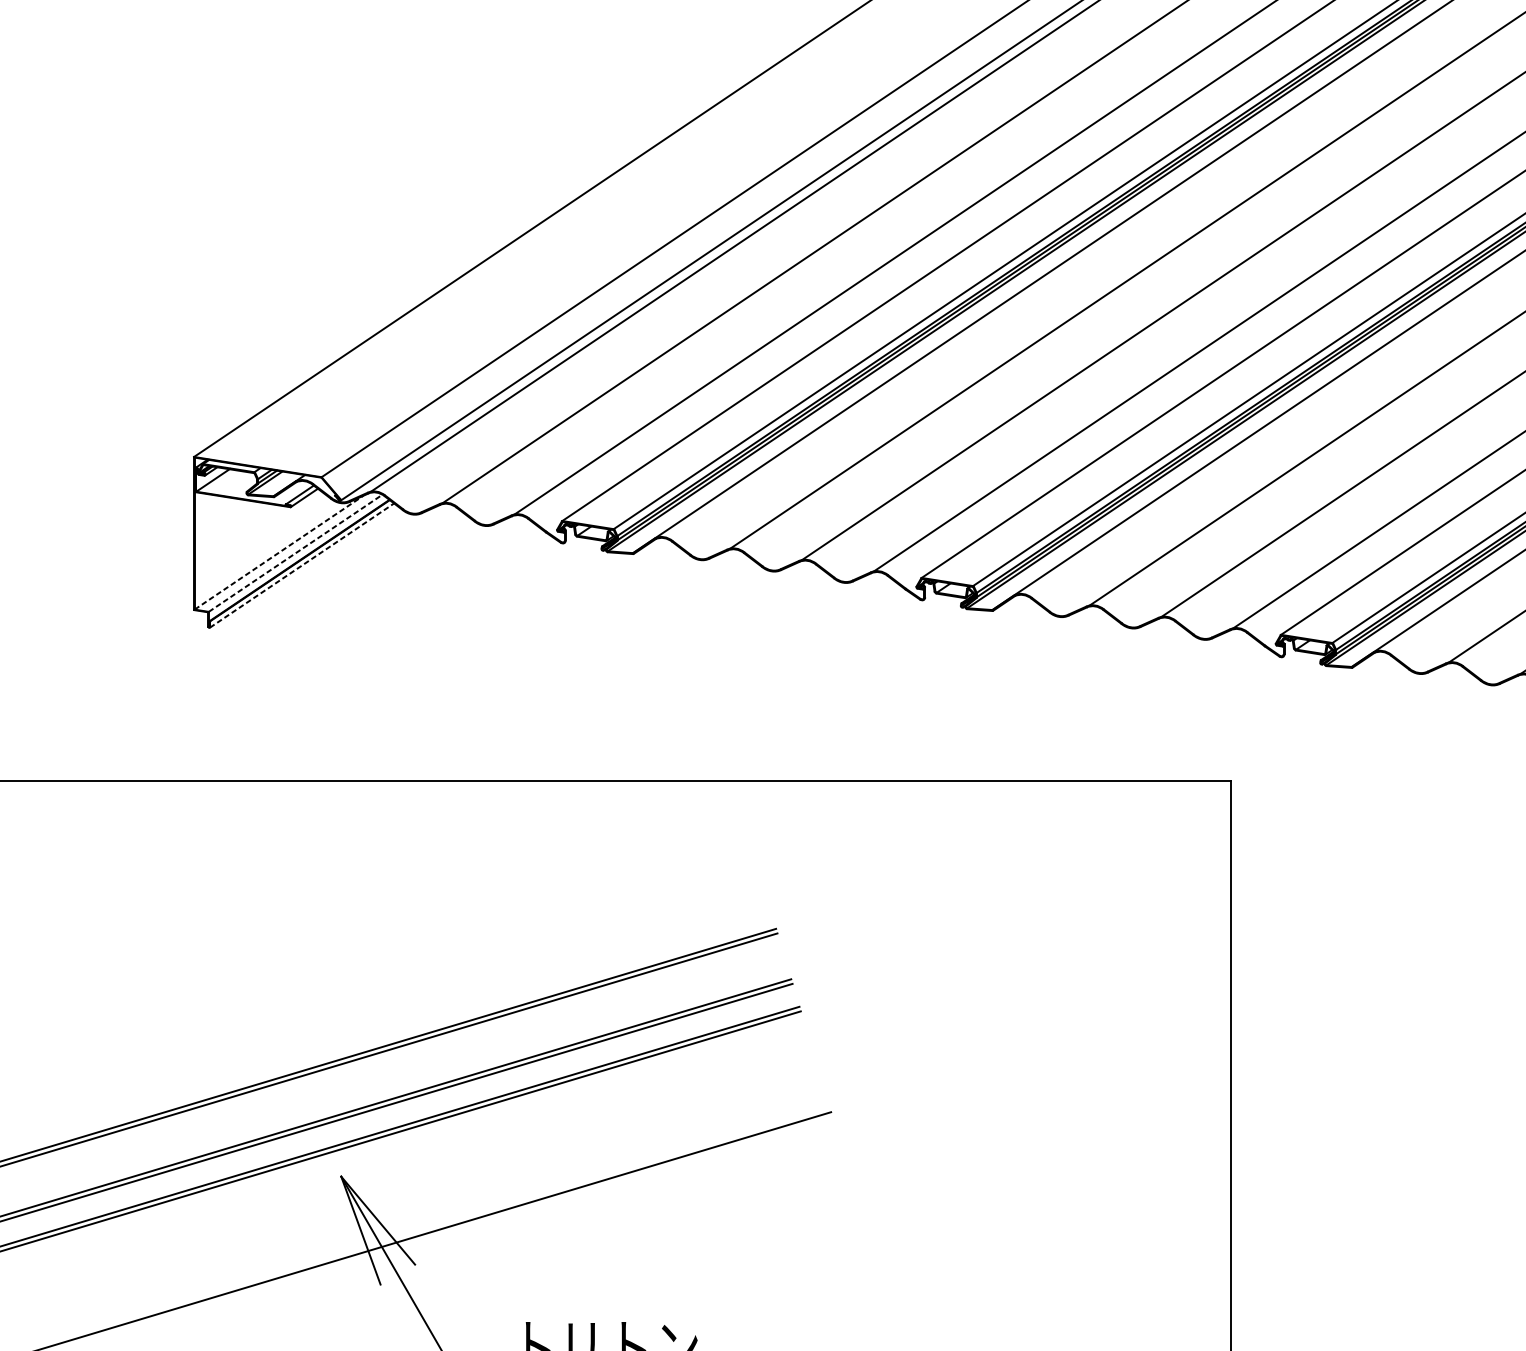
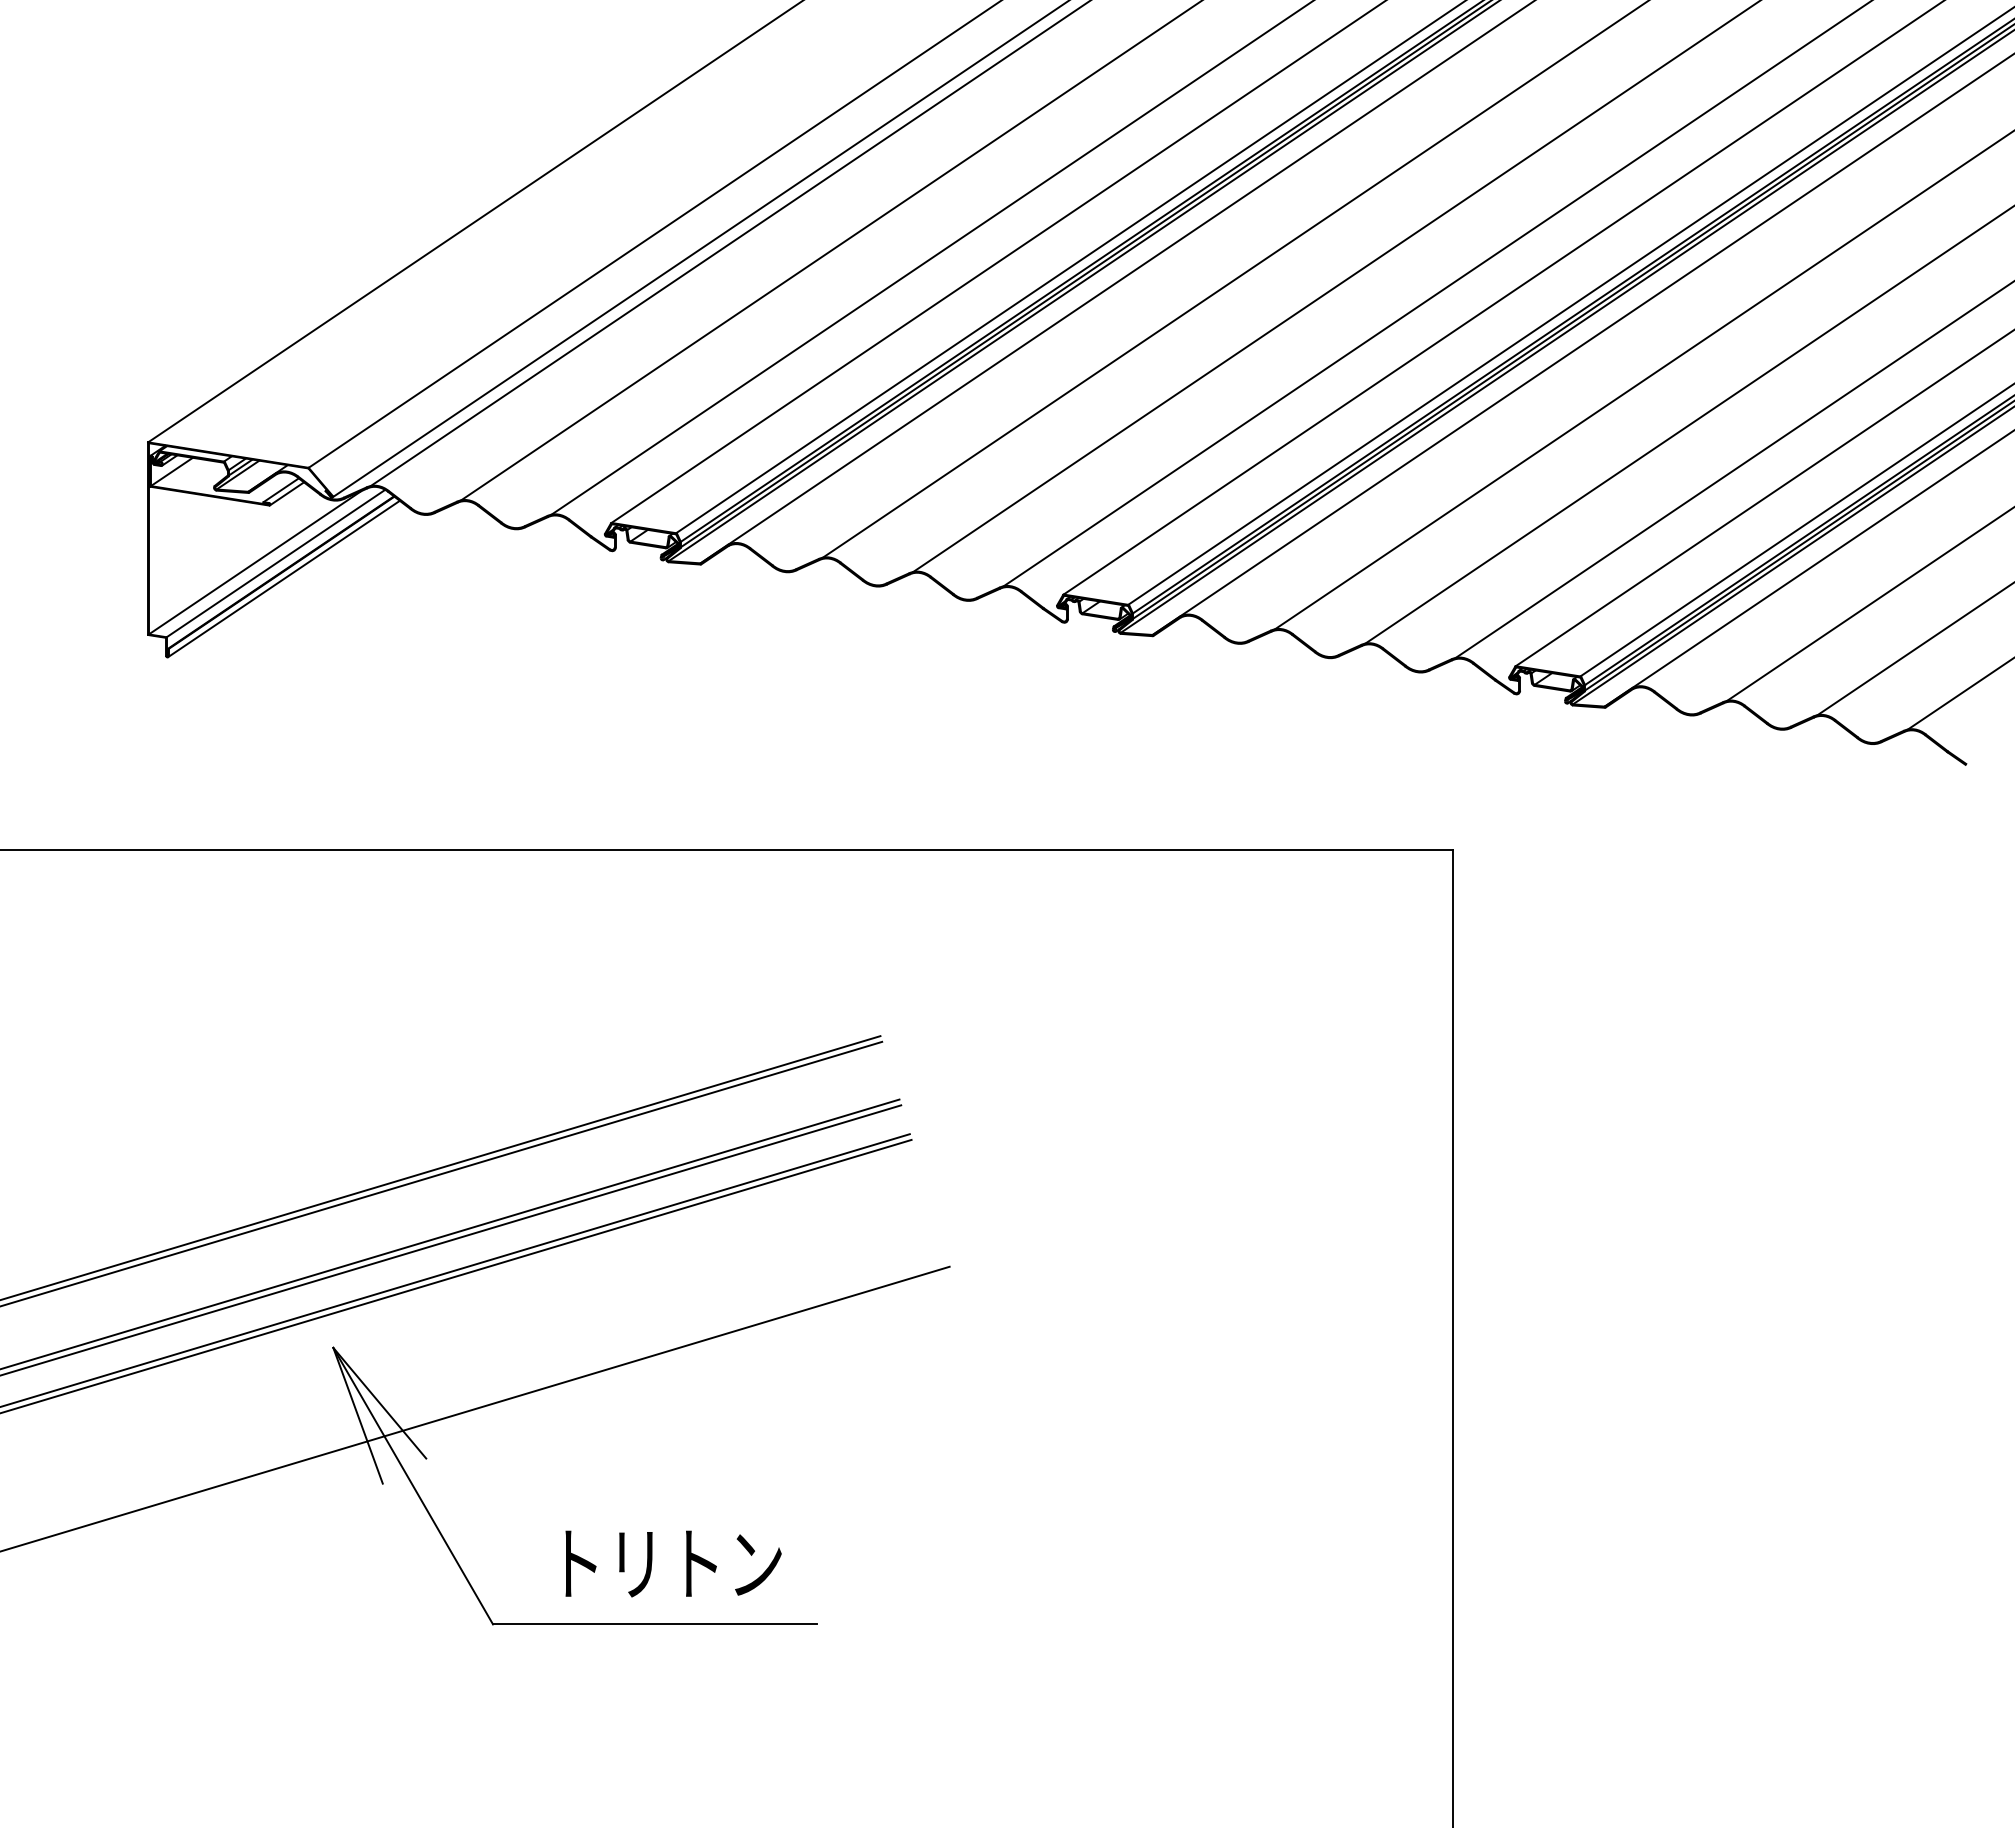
line: (278, 552) -> (254, 562), dashed -> solid
line: (295, 553) -> (275, 563), dashed -> solid
line: (301, 565) -> (283, 579), dashed -> solid

